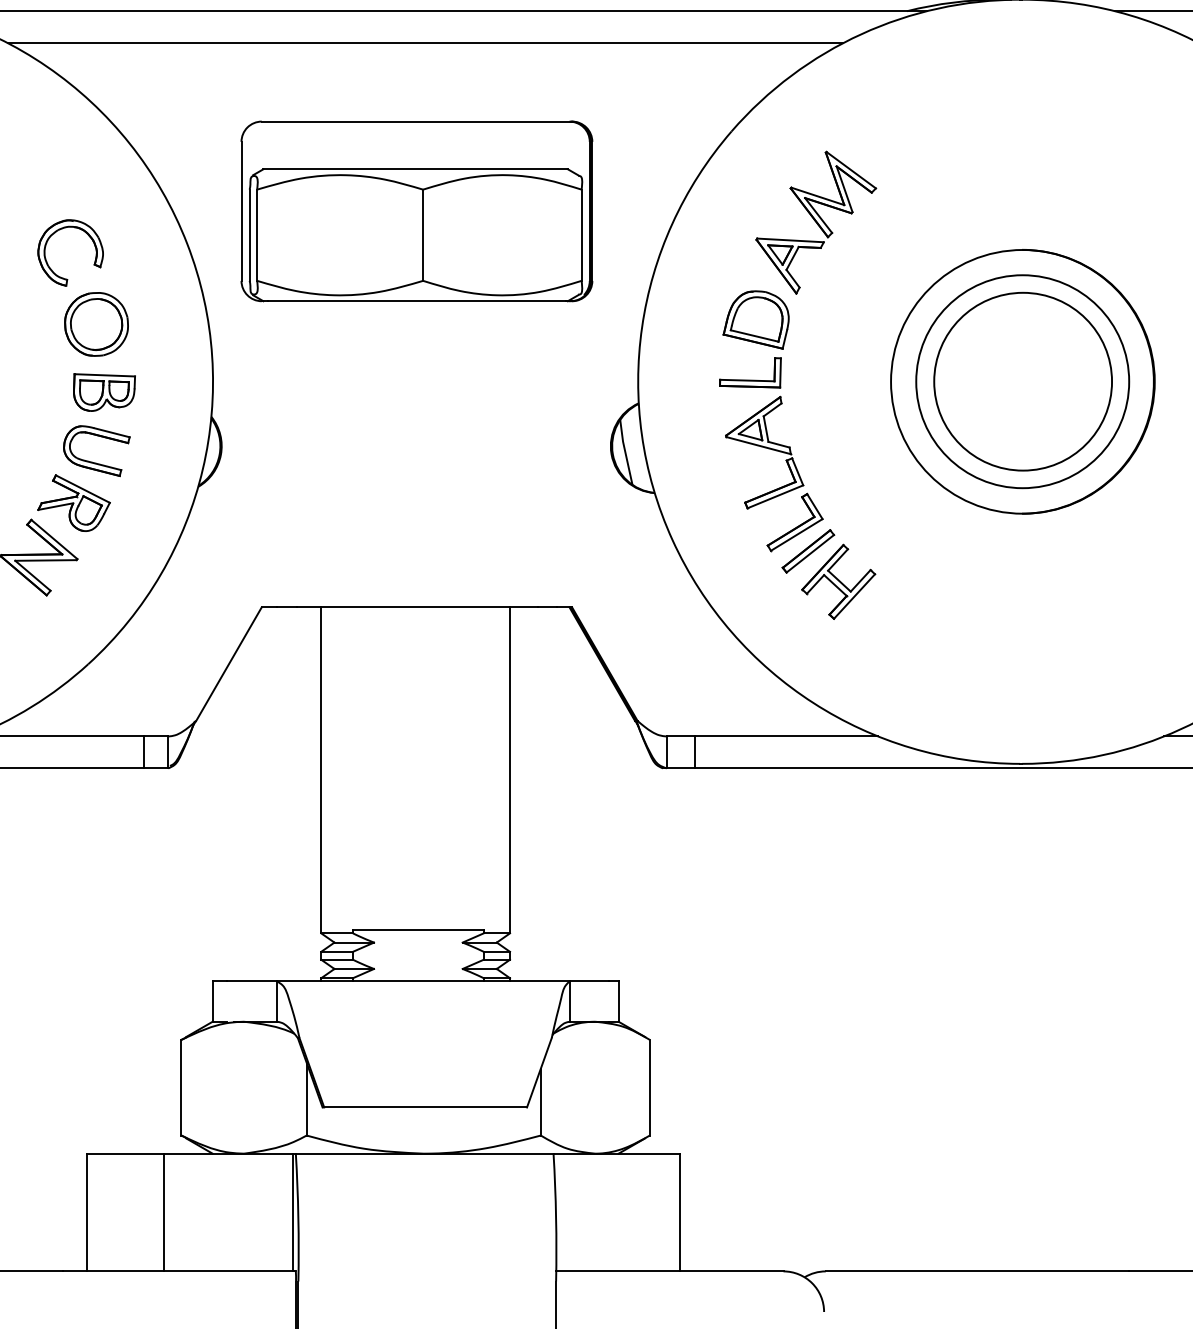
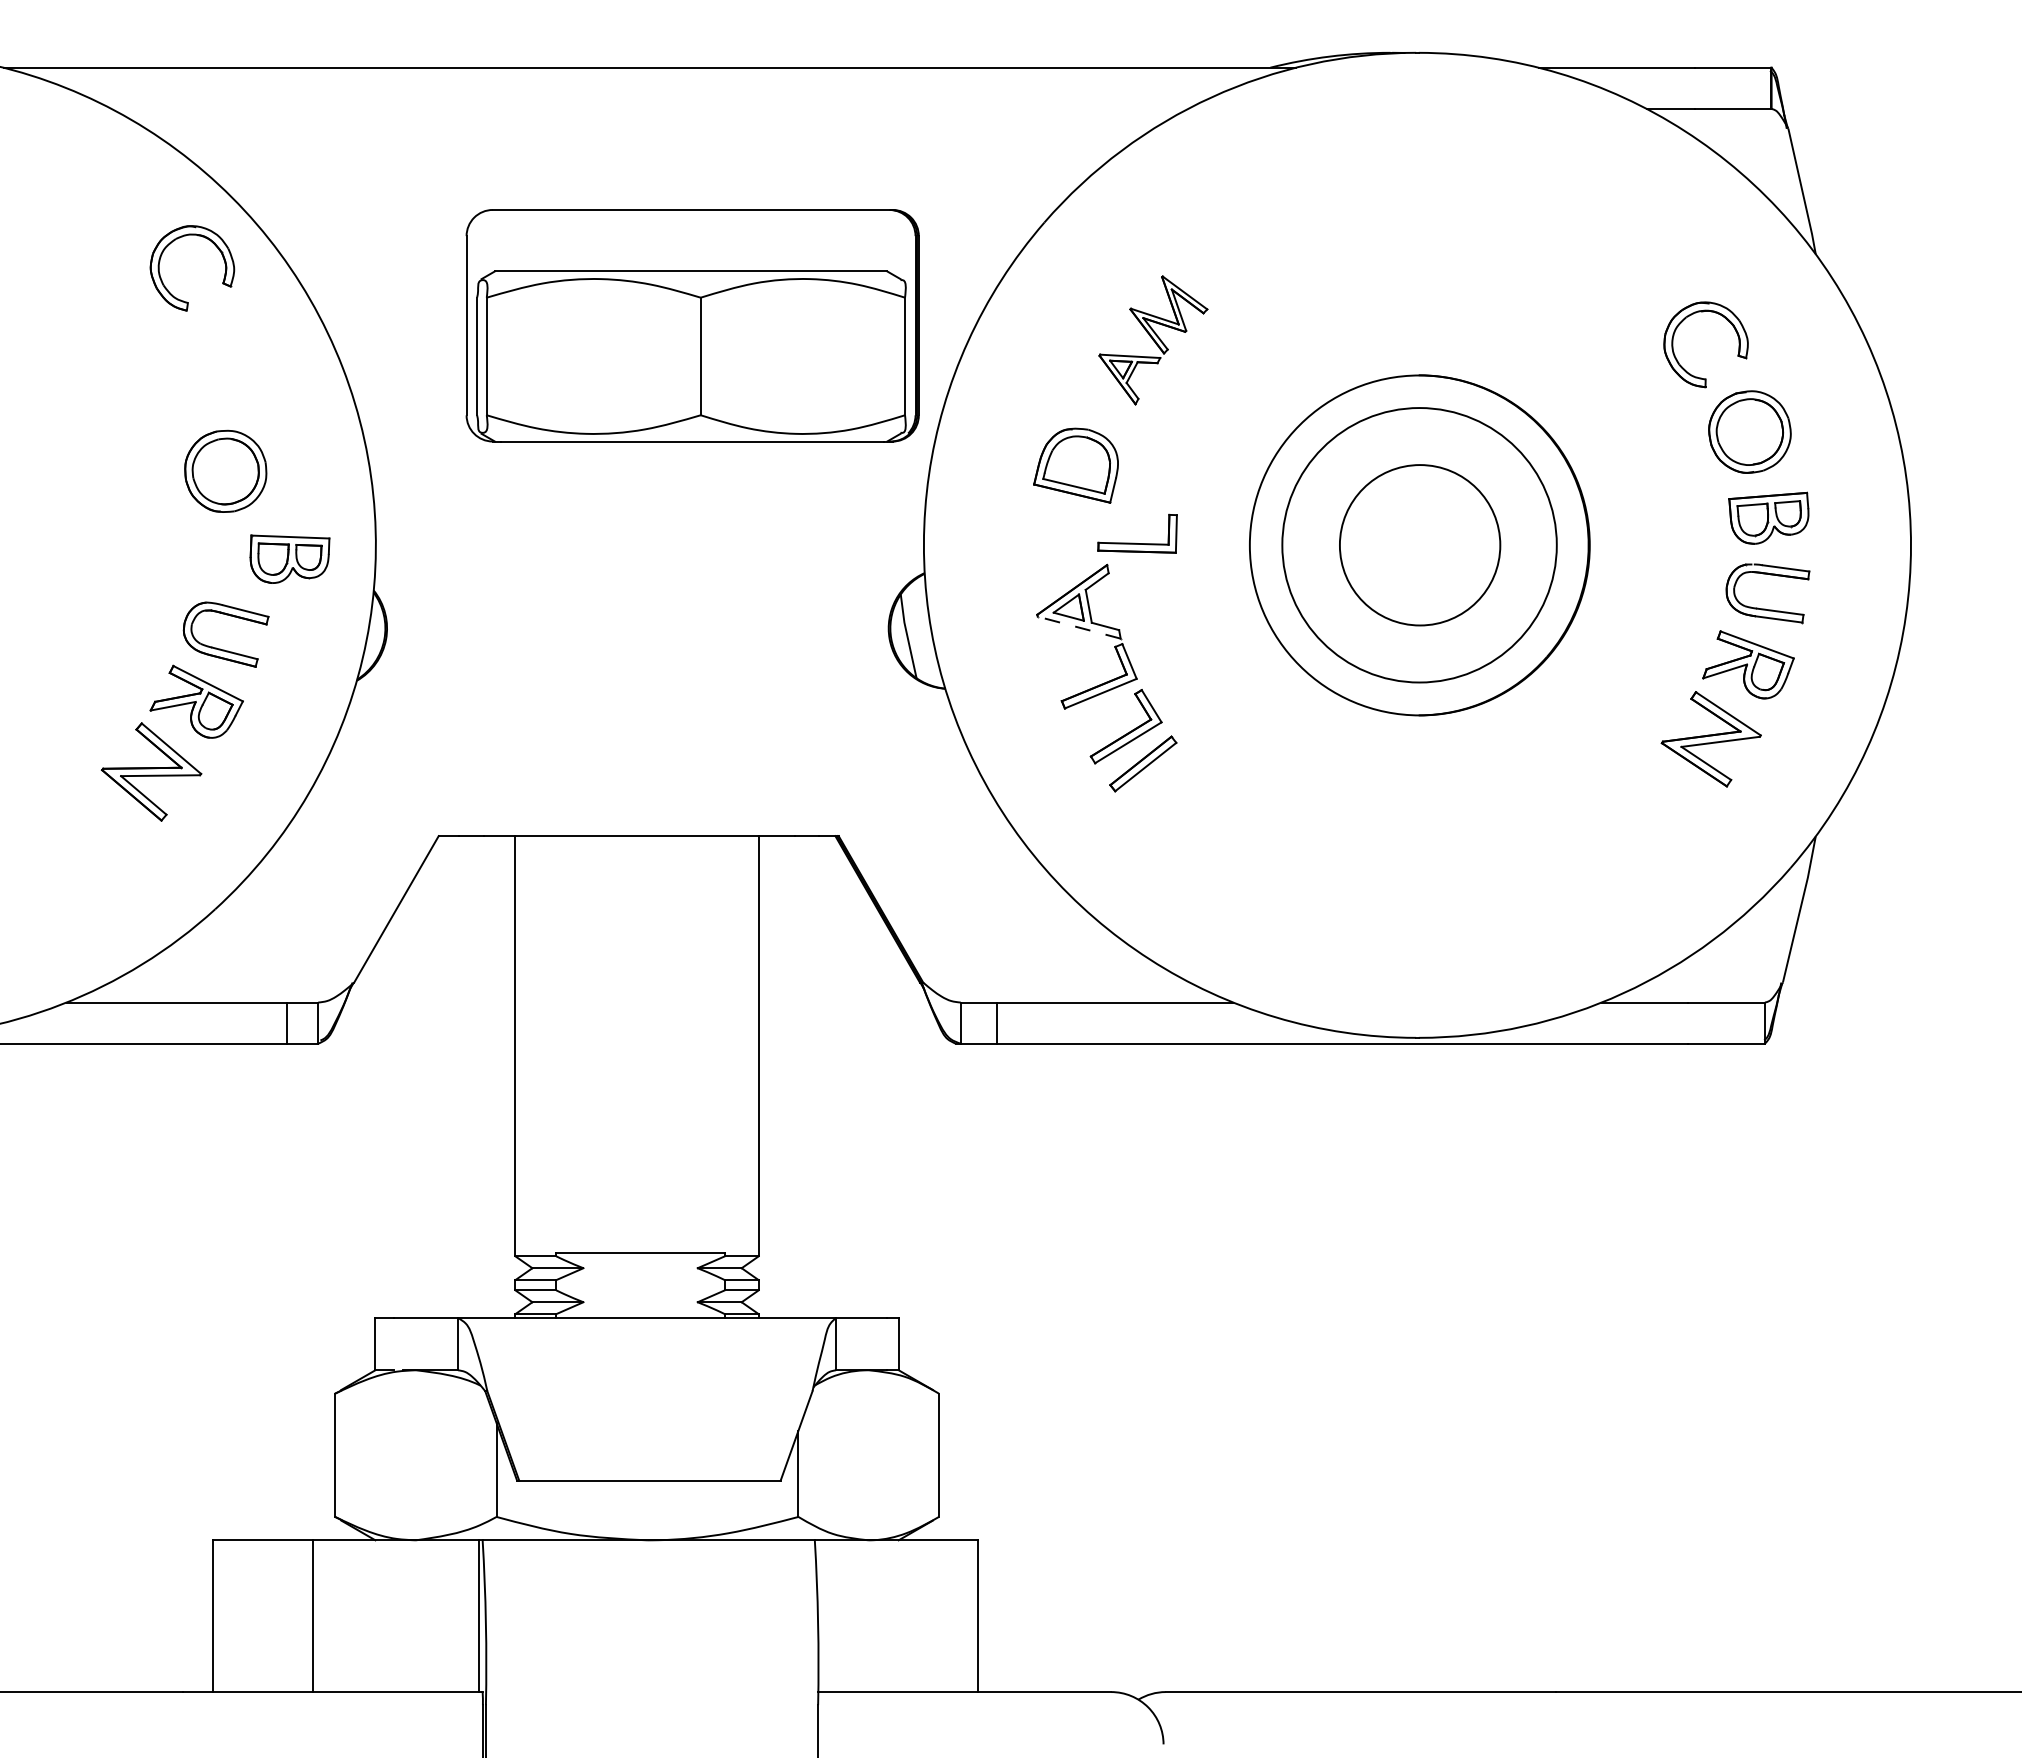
line: (425, 42) -> (649, 108), removed
part: (416, 211) -> (692, 325), moved
part: (816, 222) -> (1153, 340), size x0.7
part: (87, 235) -> (214, 245), moved
part: (748, 379) -> (1134, 542), moved
circle: (1022, 381) -> (1419, 544), size x0.7
part: (104, 391) -> (289, 558), moved
line: (758, 445) -> (1079, 627), solid -> dashed
part: (838, 582) -> (1182, 803), removed

